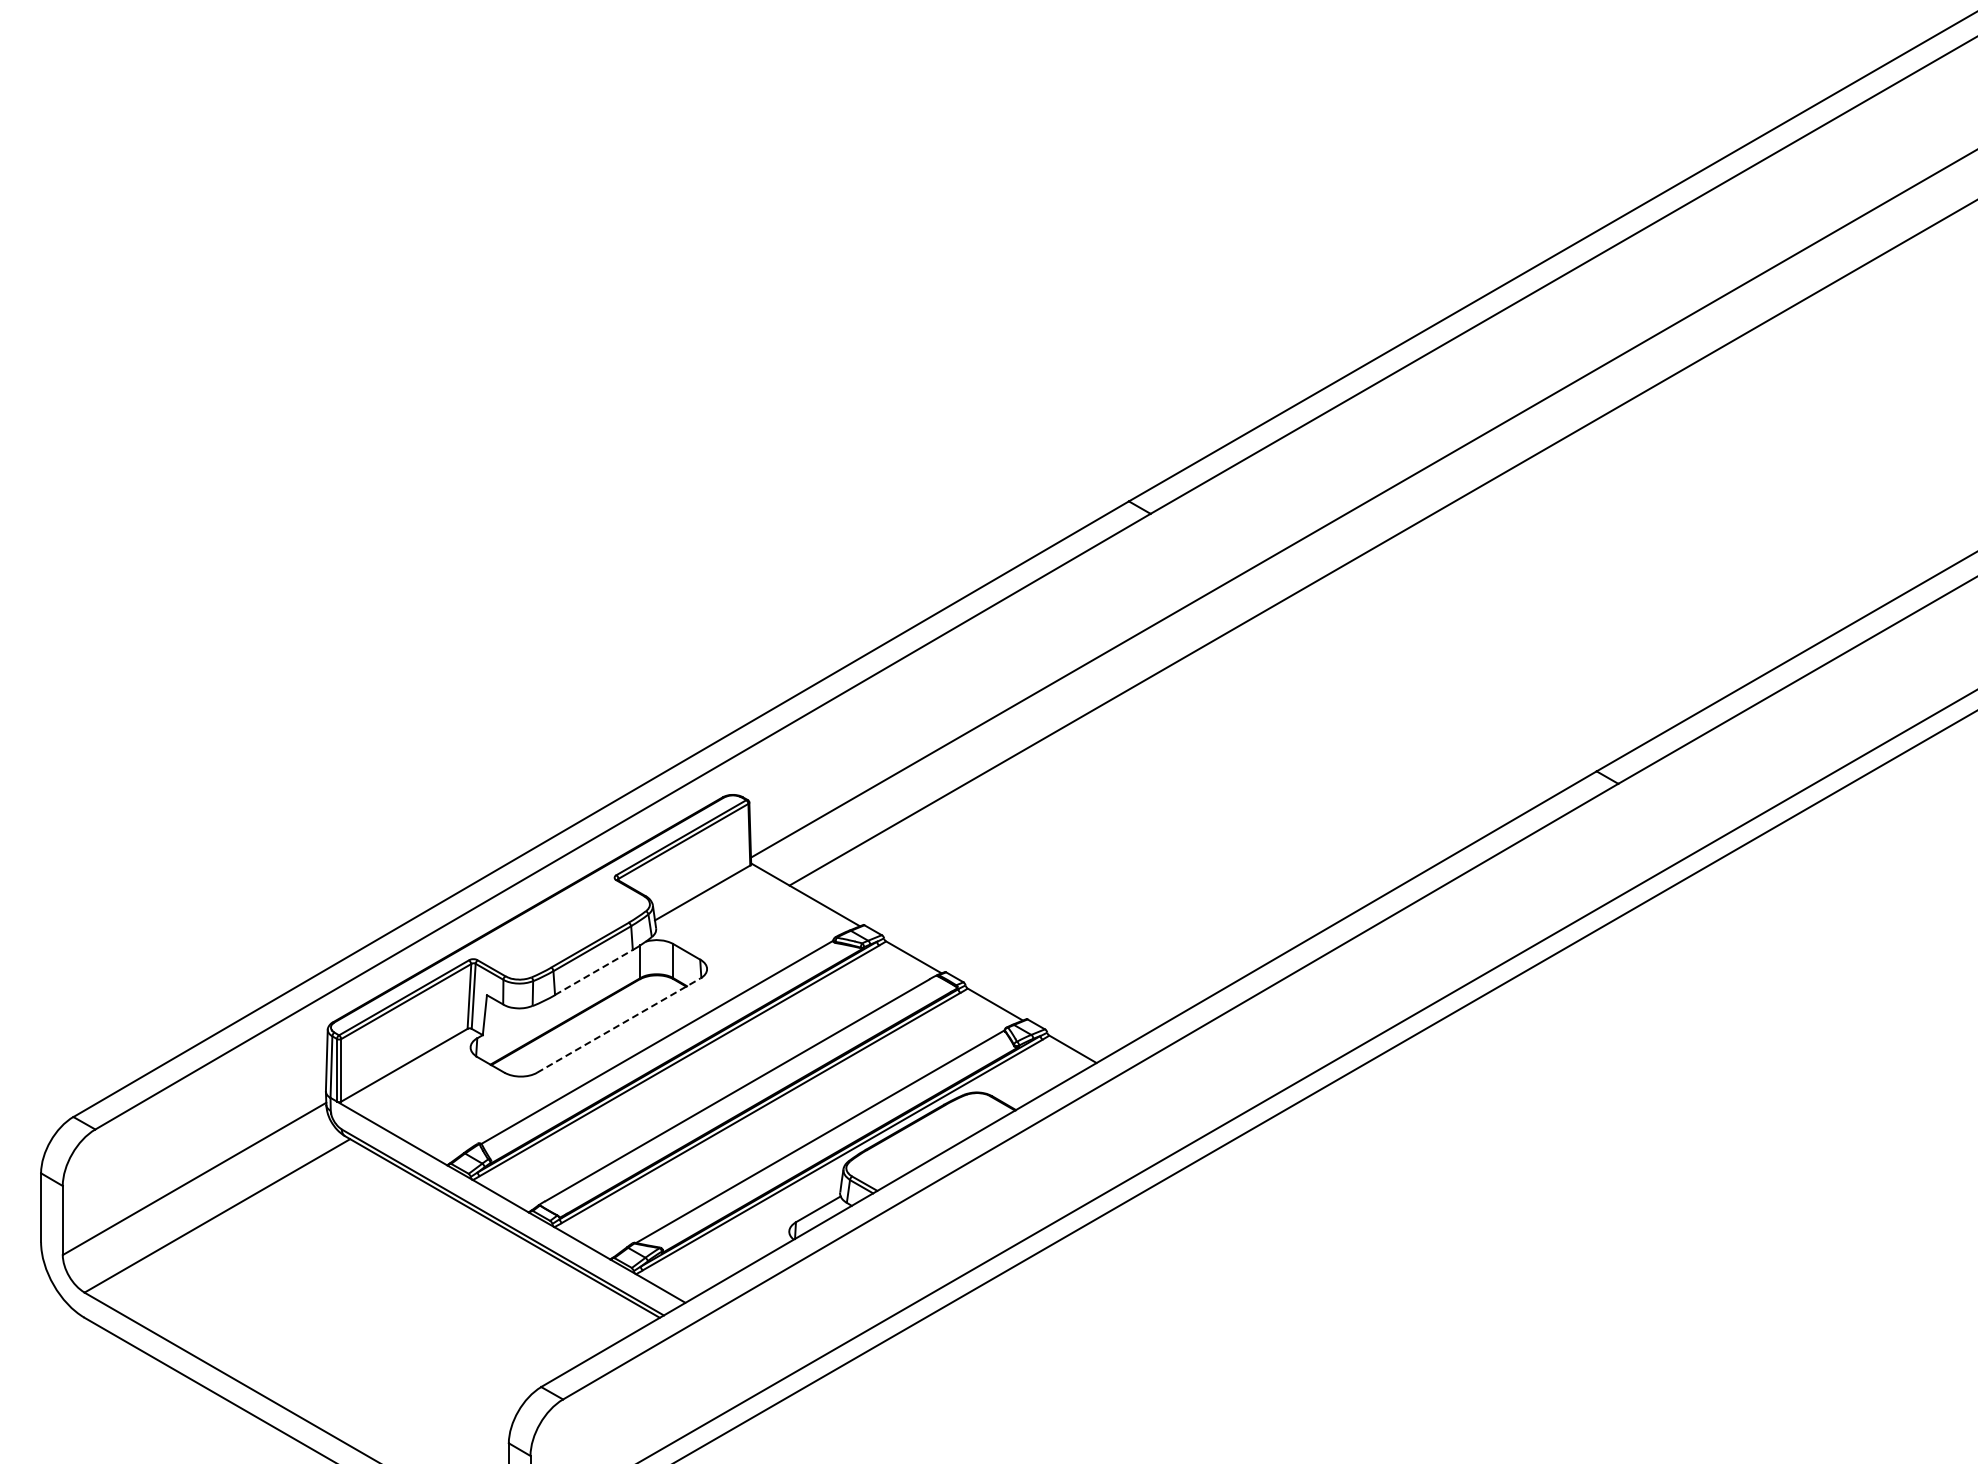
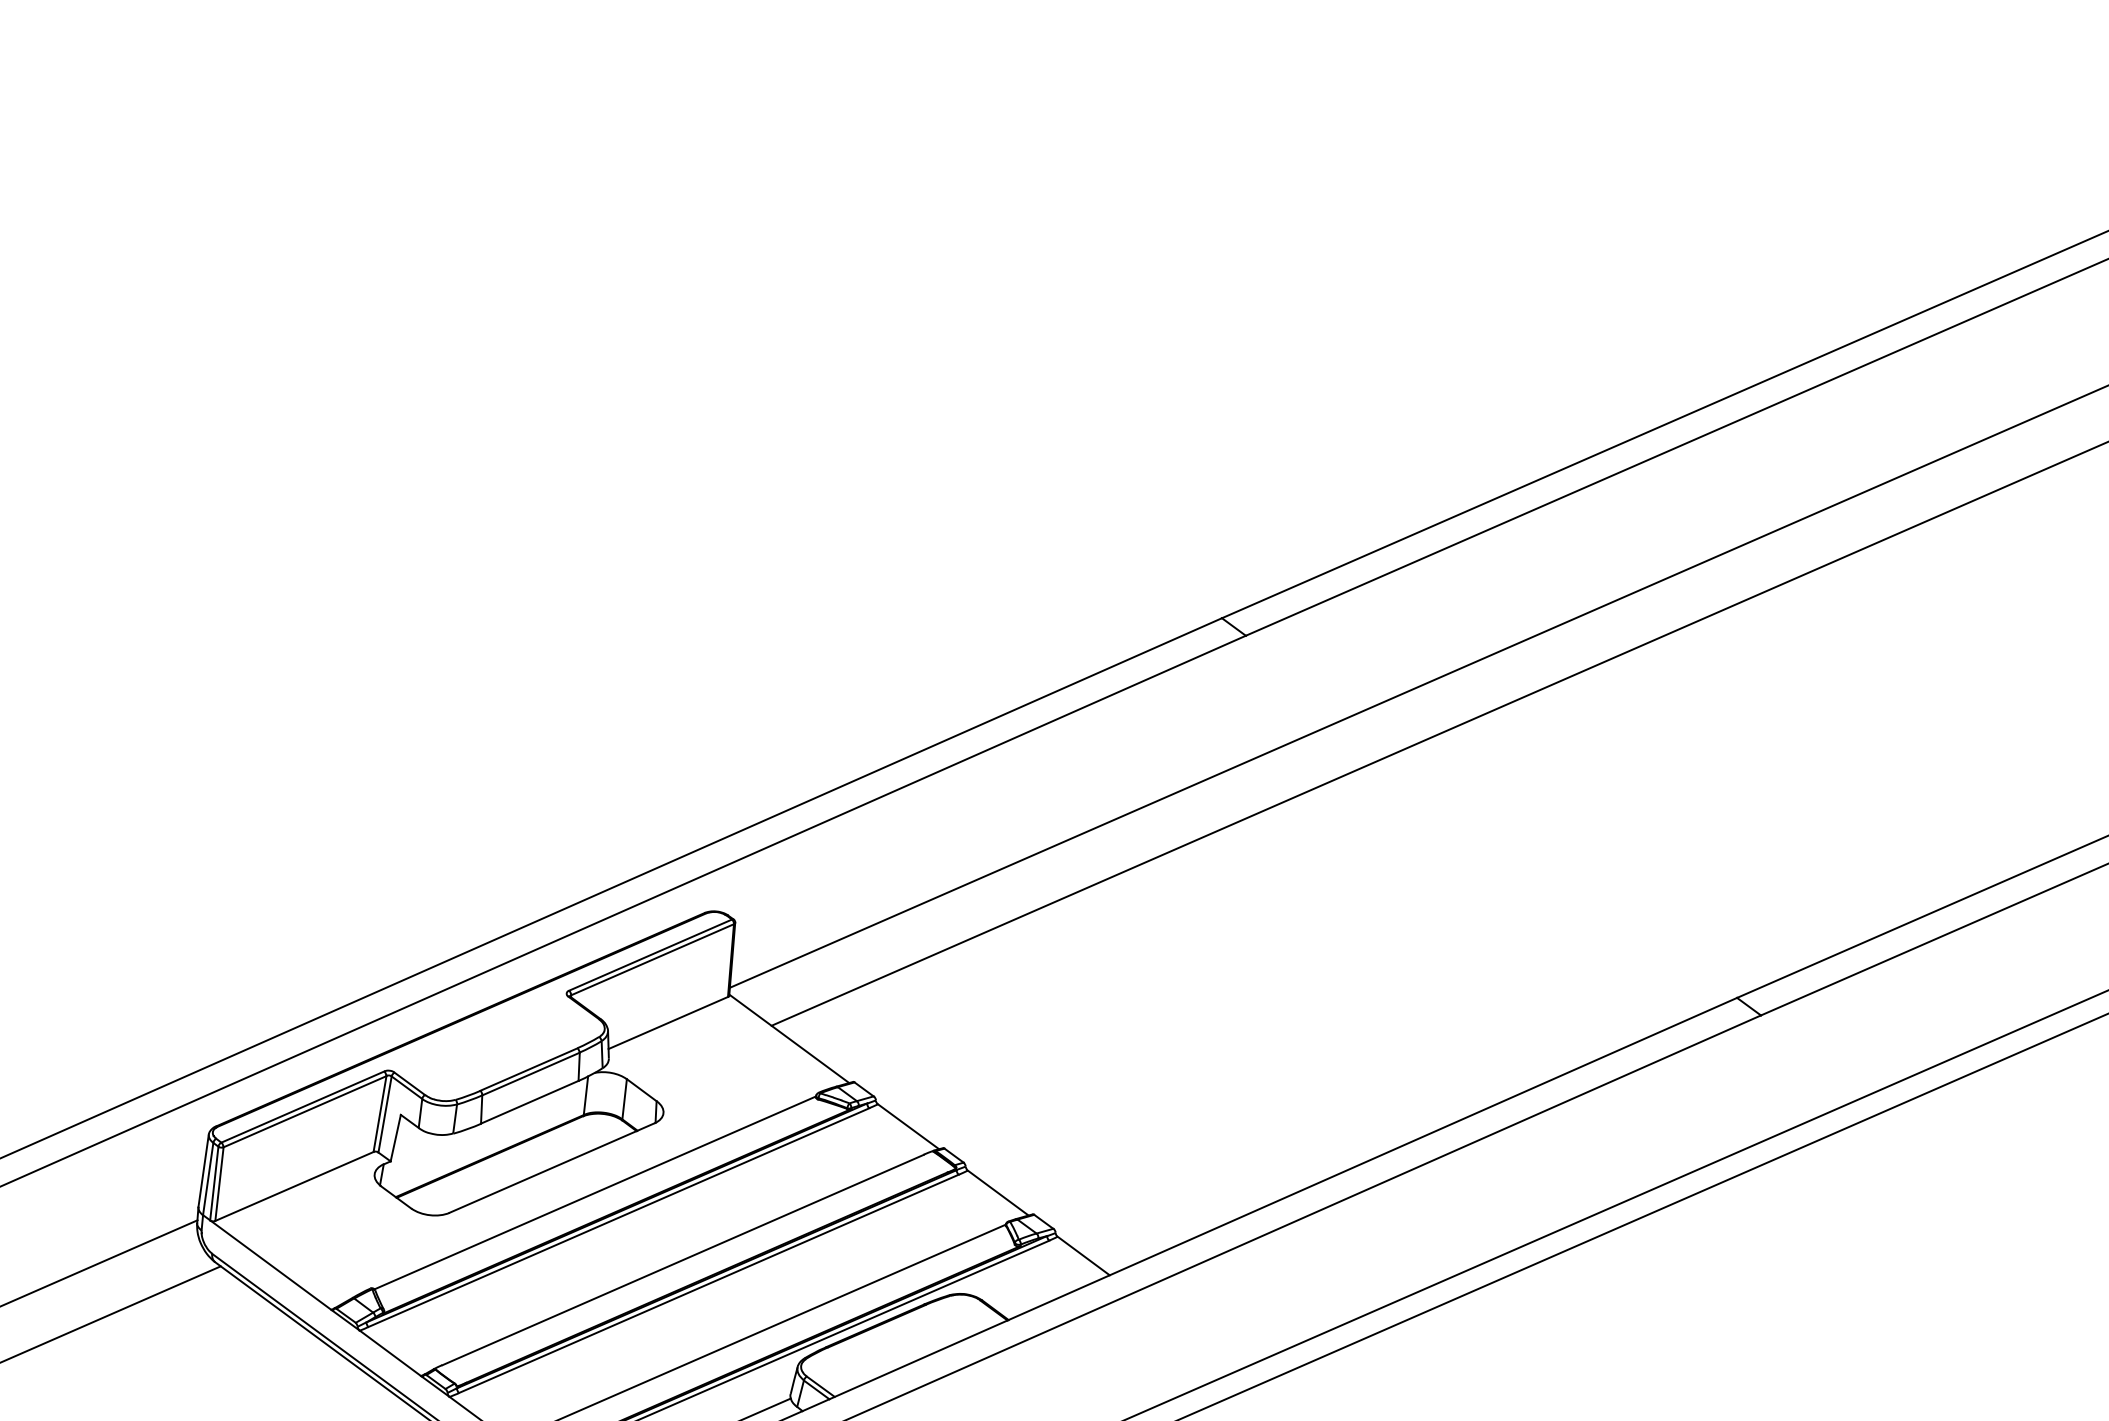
line: (593, 972) -> (529, 1102), dashed -> solid
line: (619, 1025) -> (552, 1168), dashed -> solid

